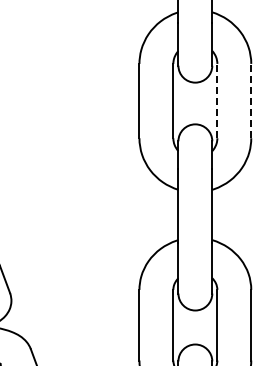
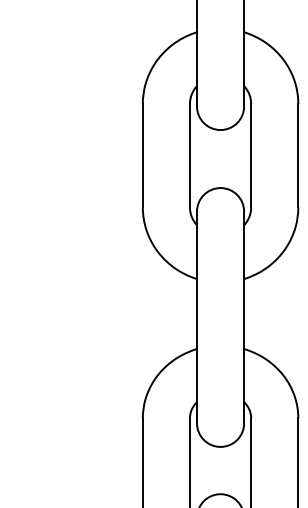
line: (217, 100) -> (251, 154), dashed -> solid
line: (251, 100) -> (298, 154), dashed -> solid

